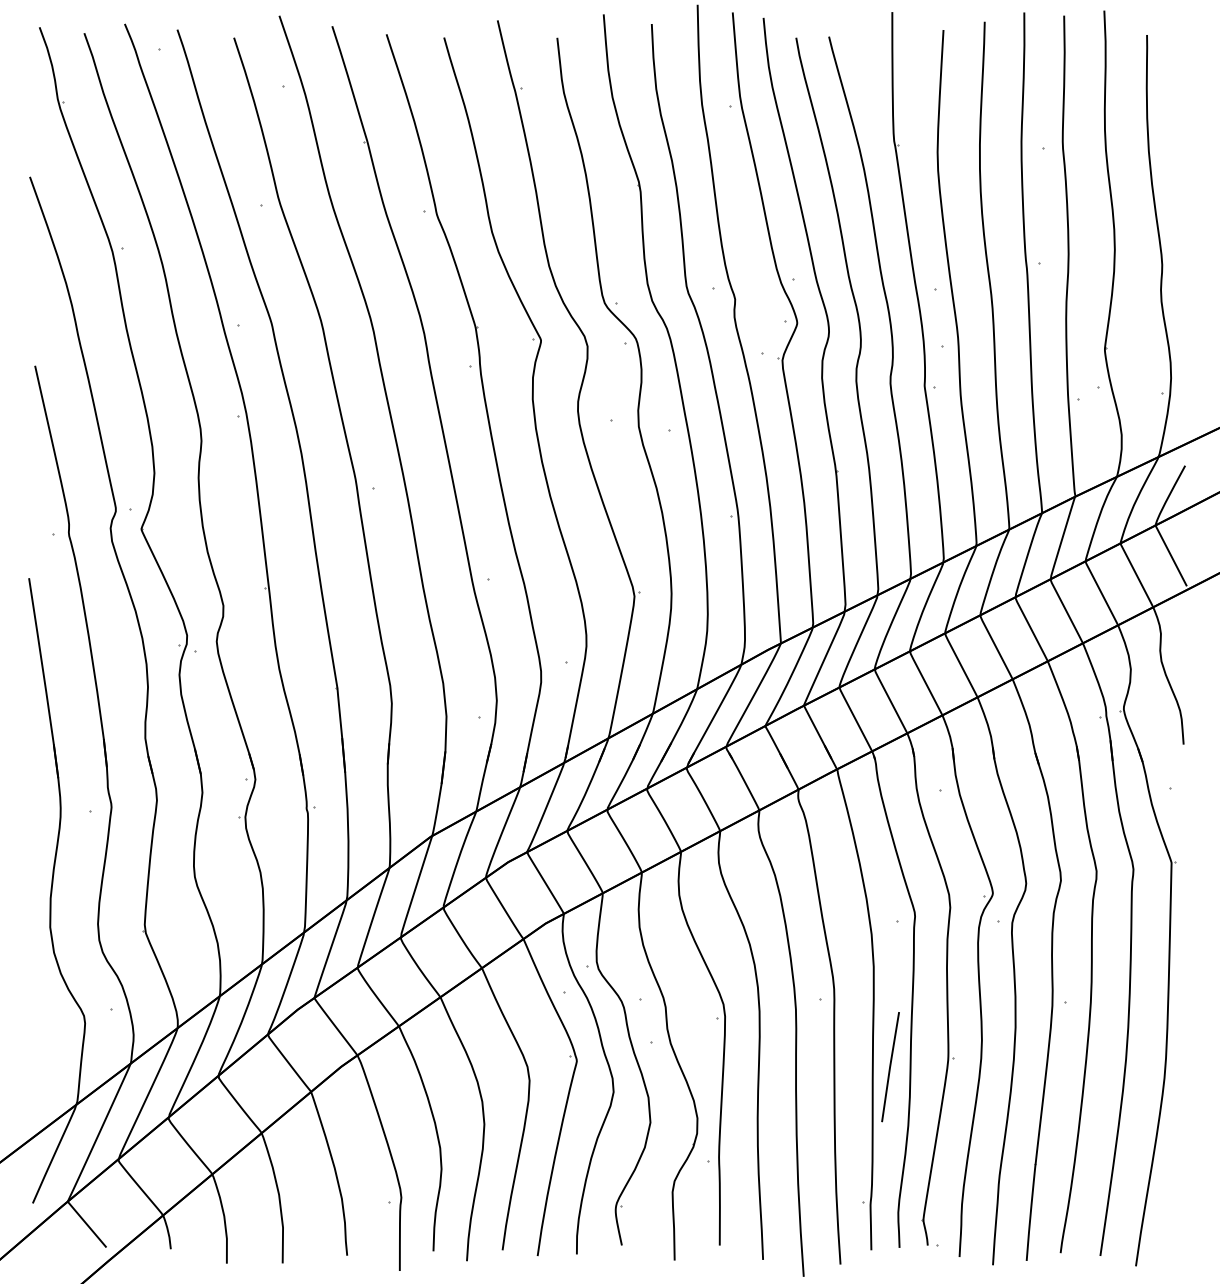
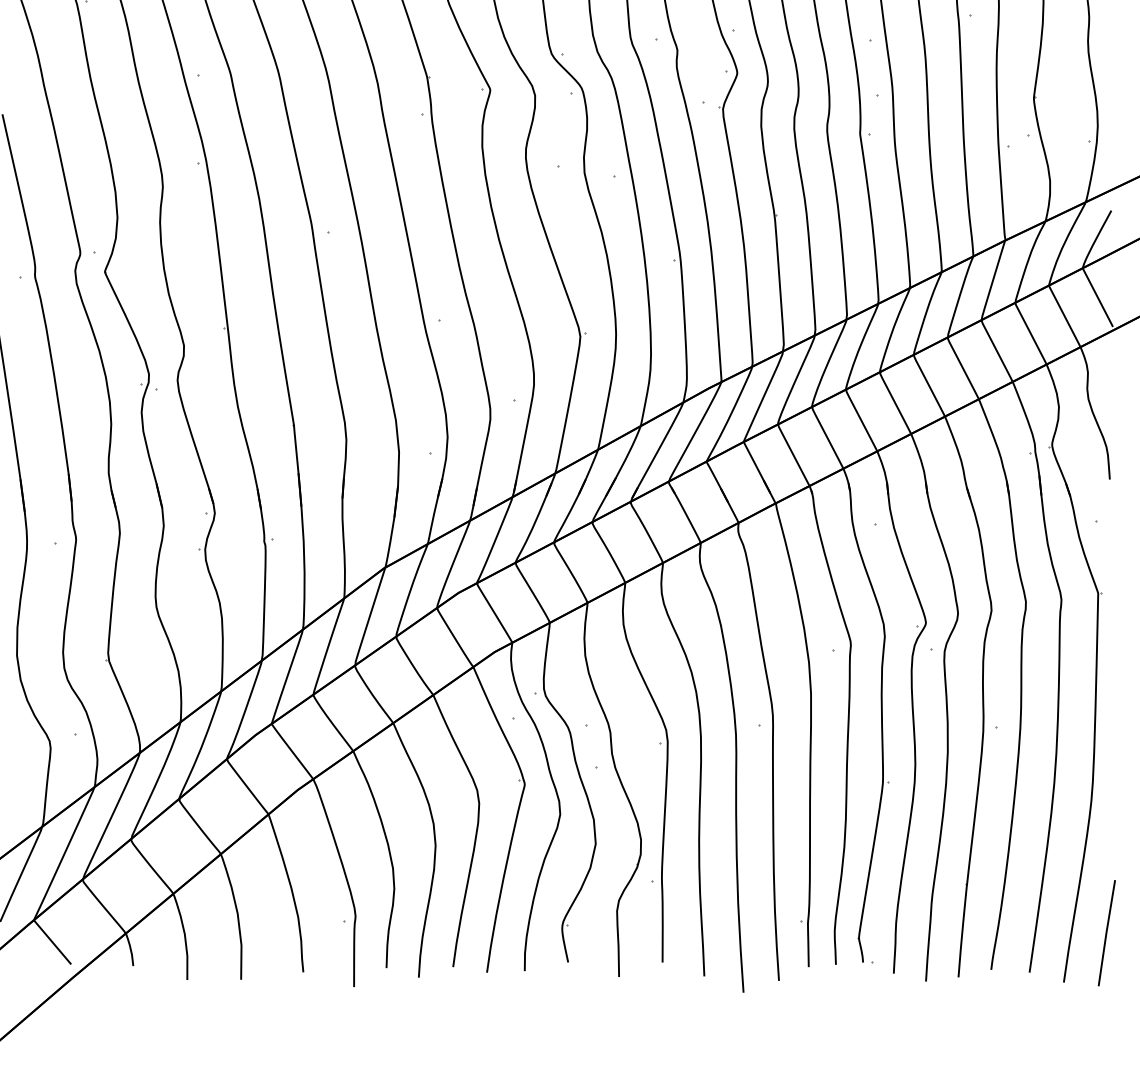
line: (890, 1067) -> (1106, 933), moved

